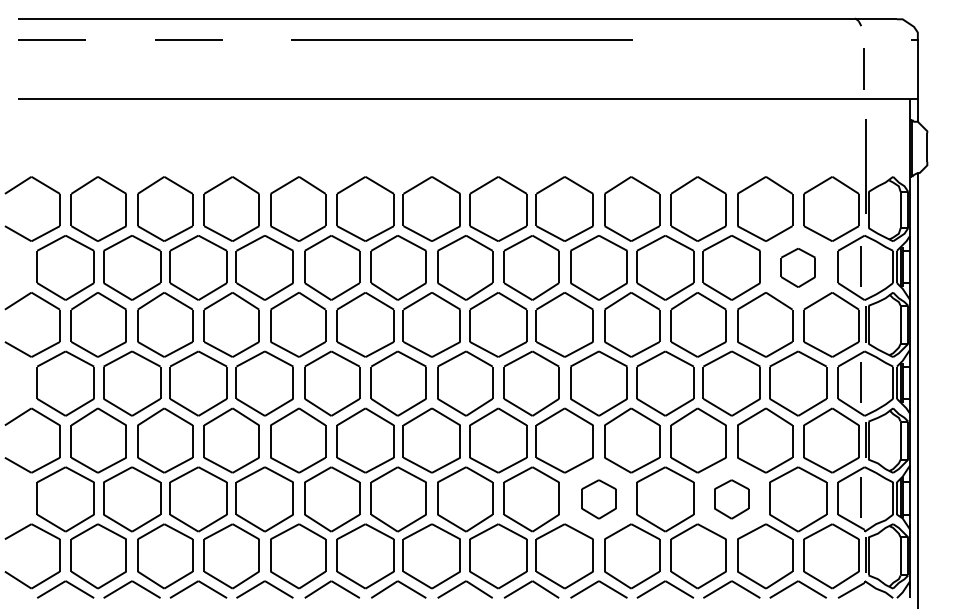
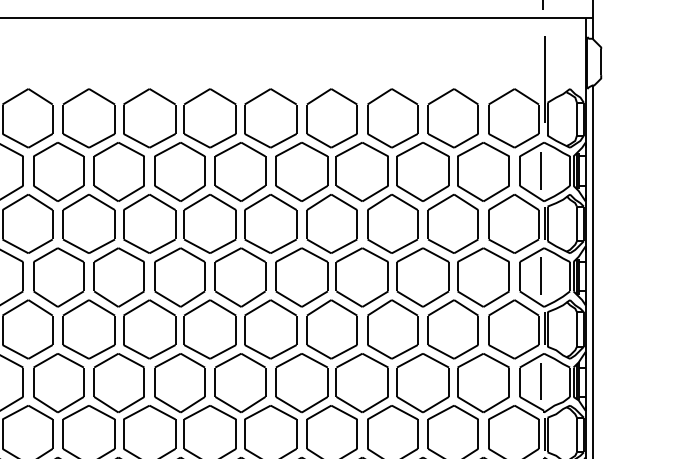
part: (798, 267) -> (483, 171), size x1.67
part: (598, 499) -> (301, 383), size x1.67
part: (731, 499) -> (422, 383), size x1.67

